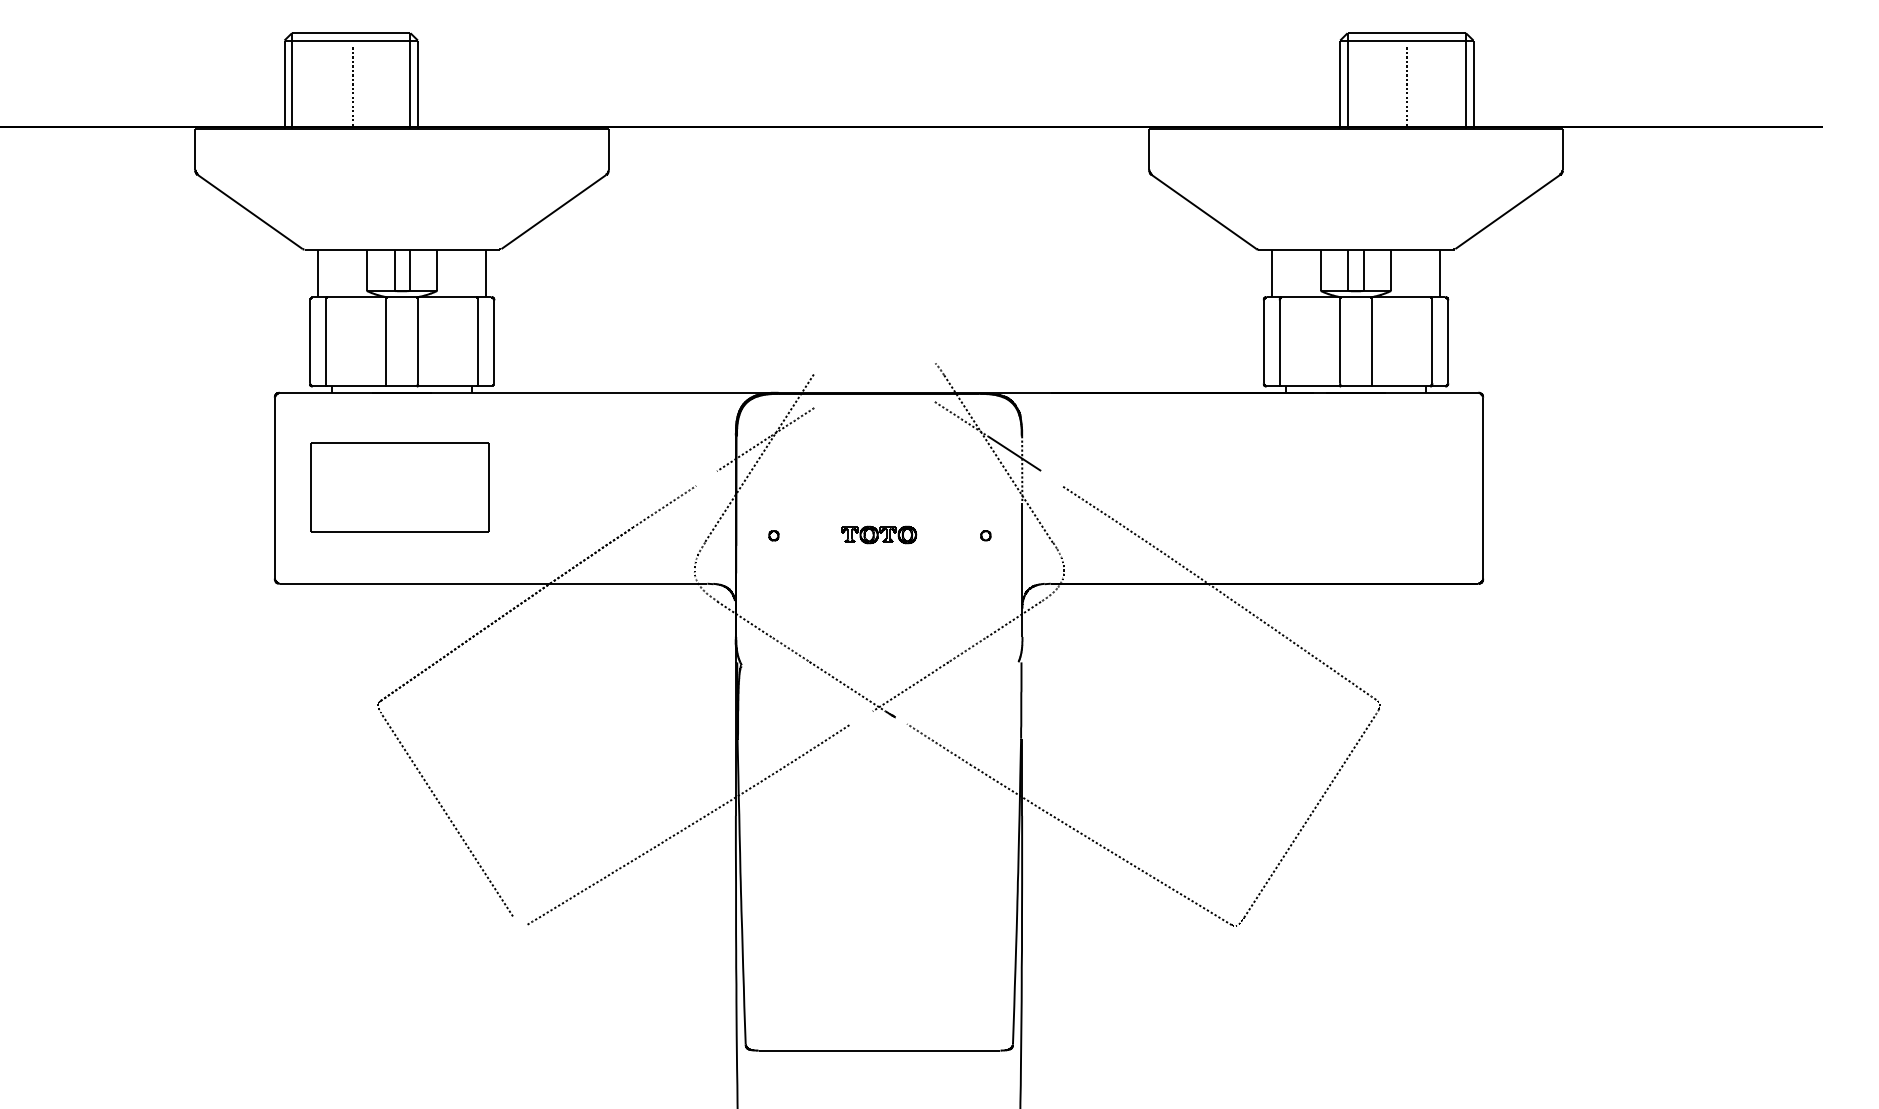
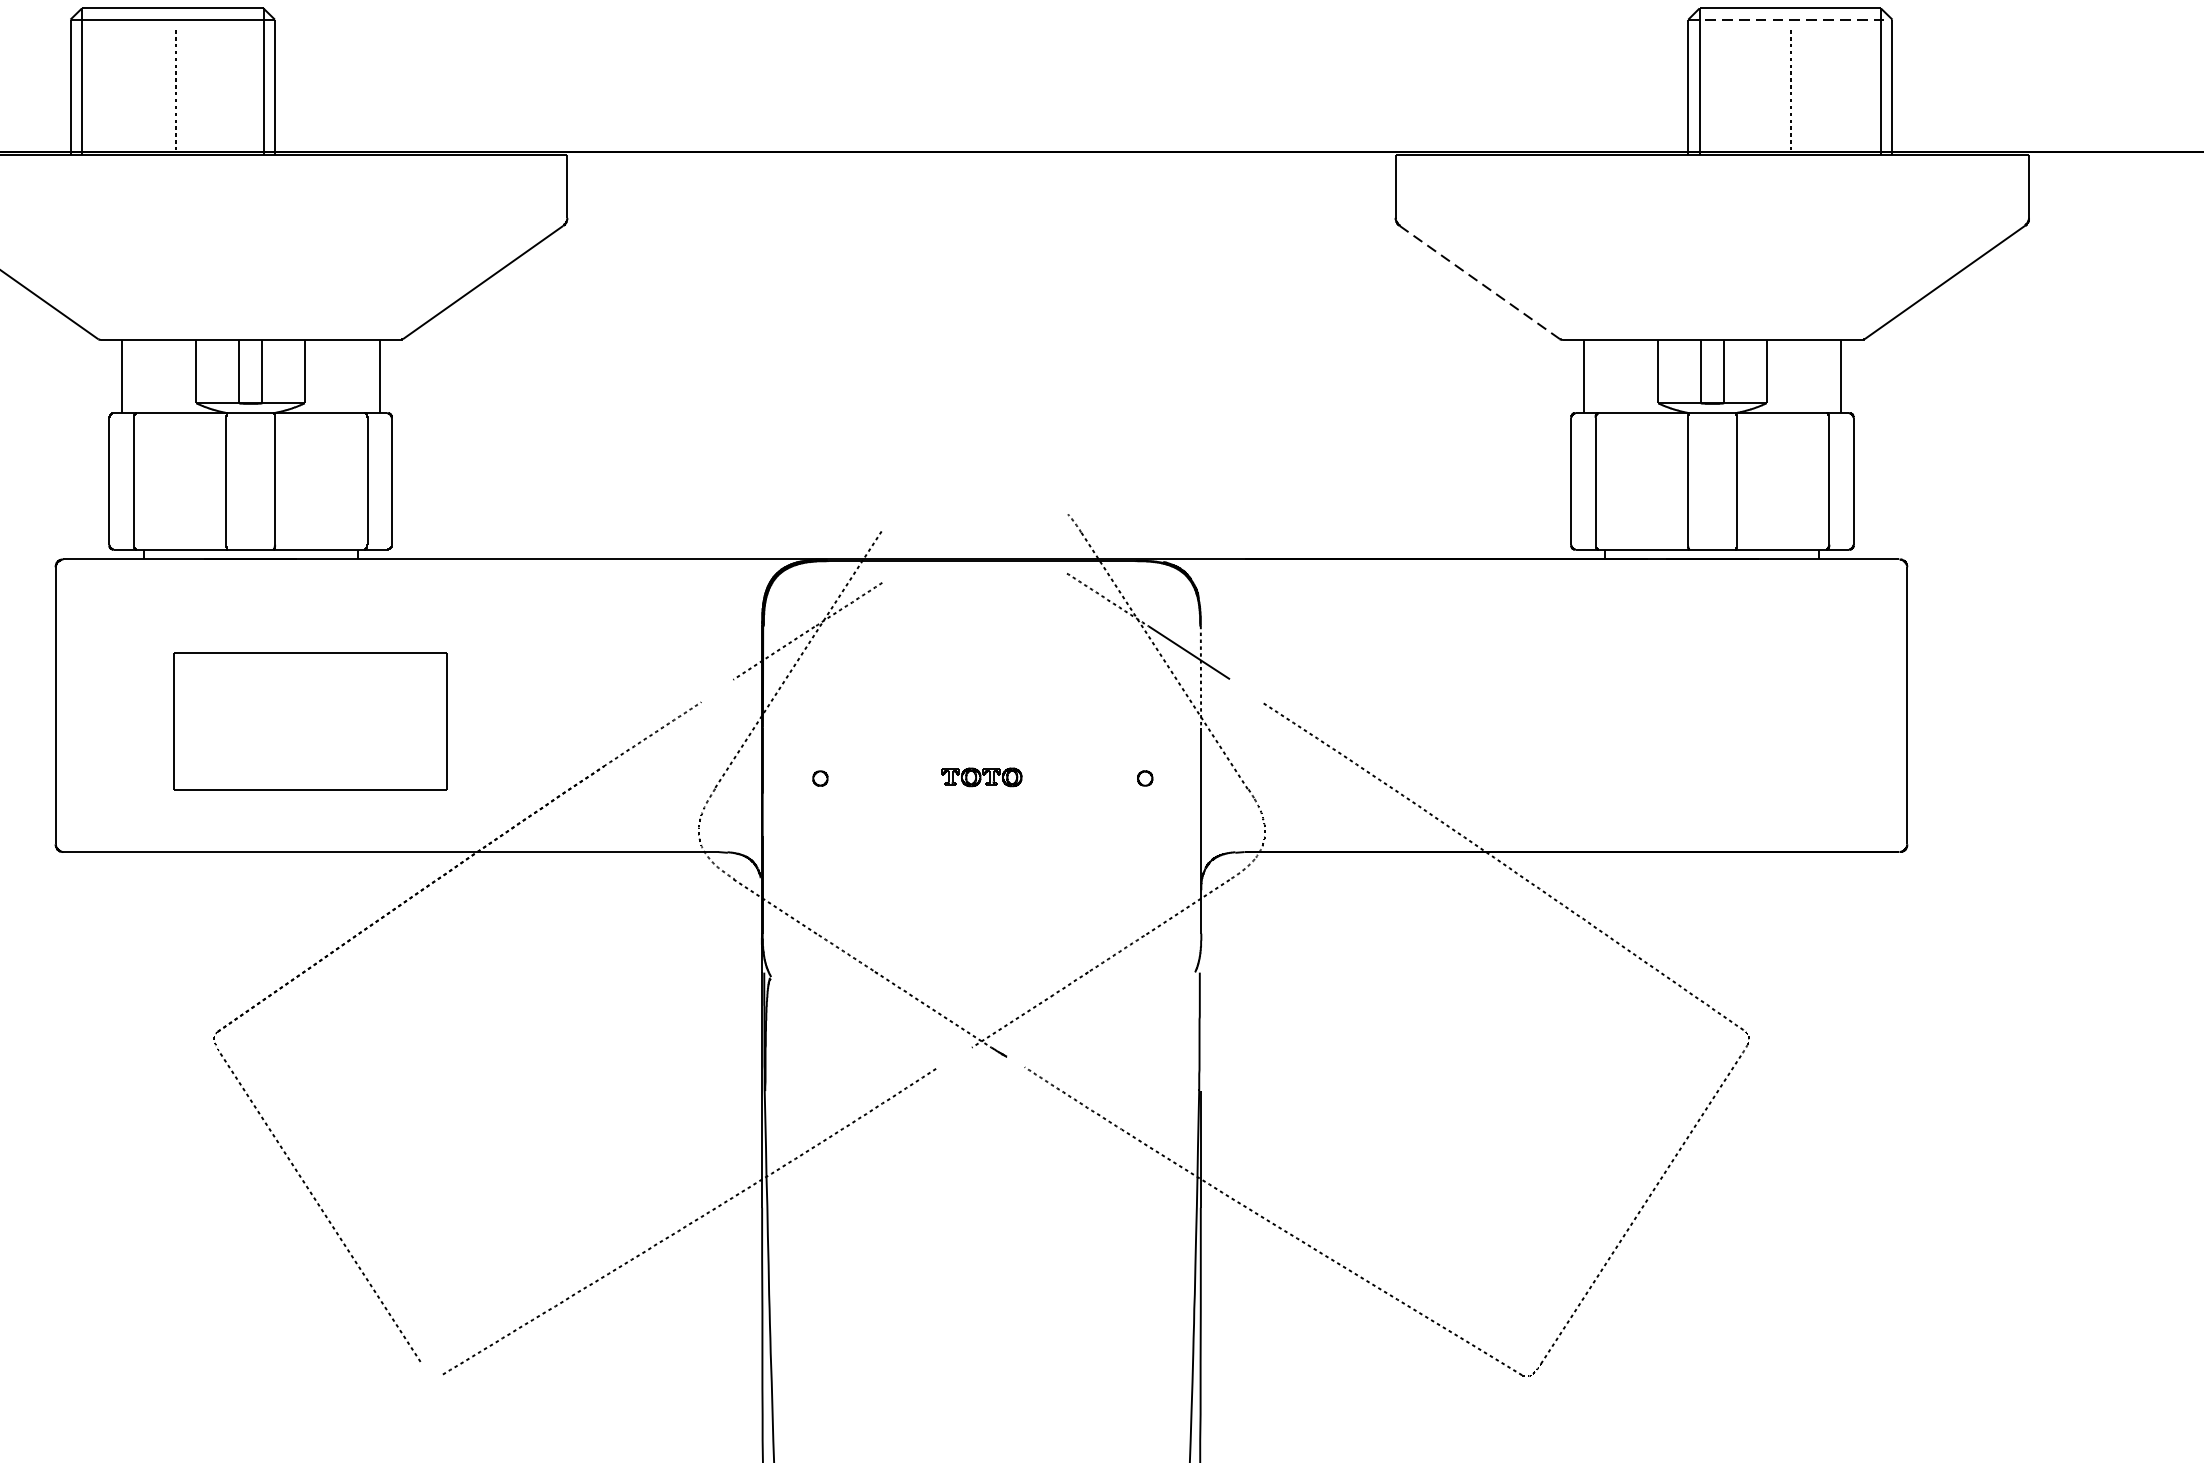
line: (1406, 40) -> (1789, 19), solid -> dashed
line: (1204, 212) -> (1480, 283), solid -> dashed
part: (399, 487) -> (309, 721), moved
part: (879, 534) -> (982, 776), size x0.7

